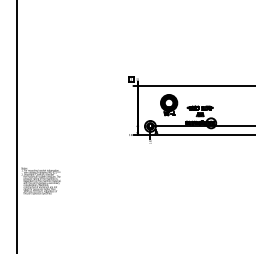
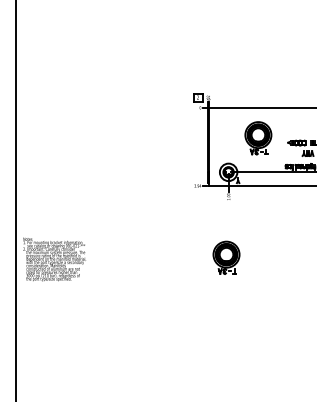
part: (149, 180) -> (227, 258), added

